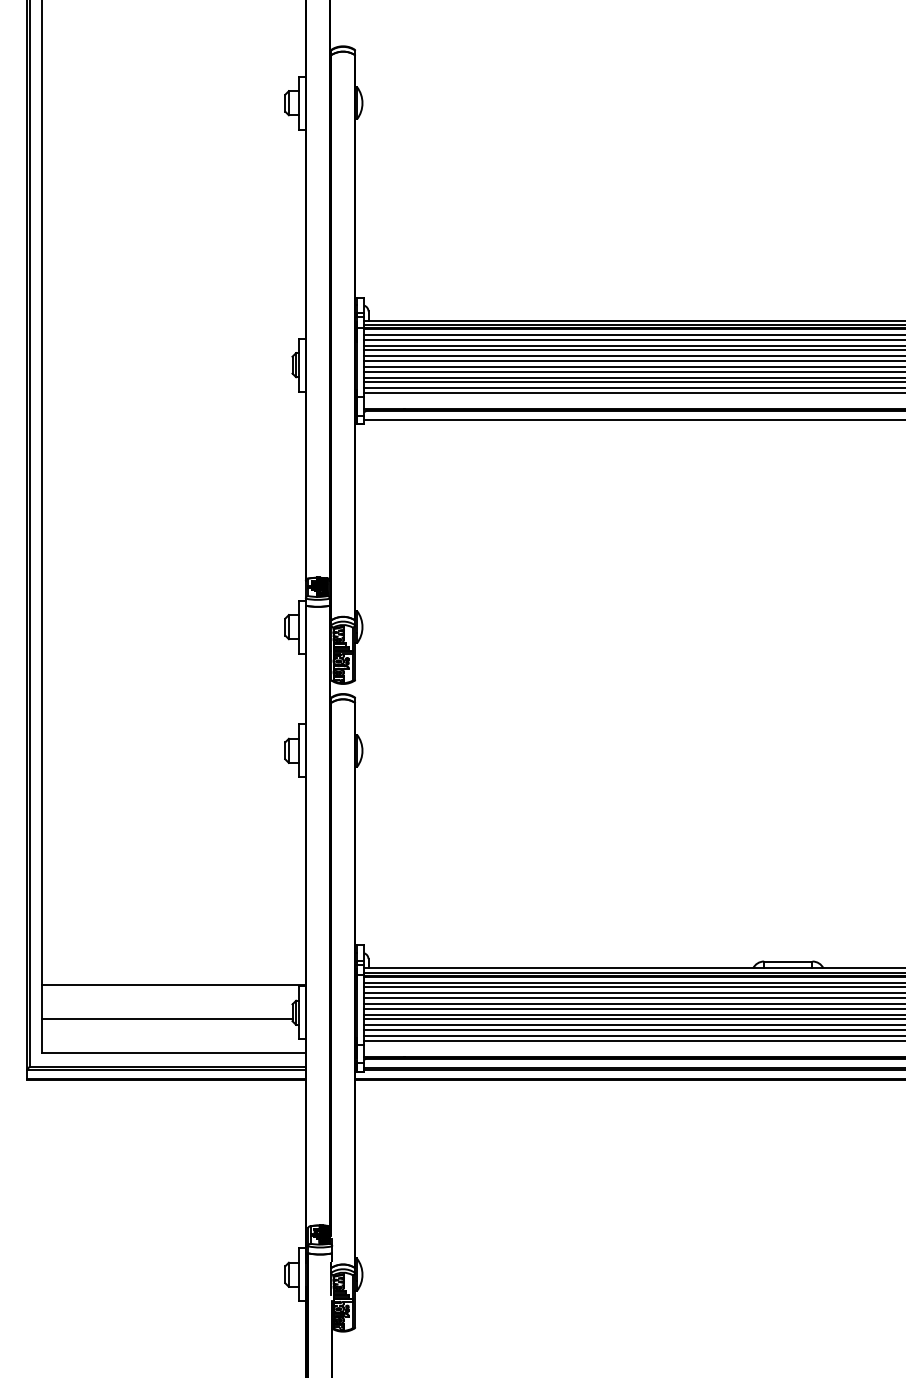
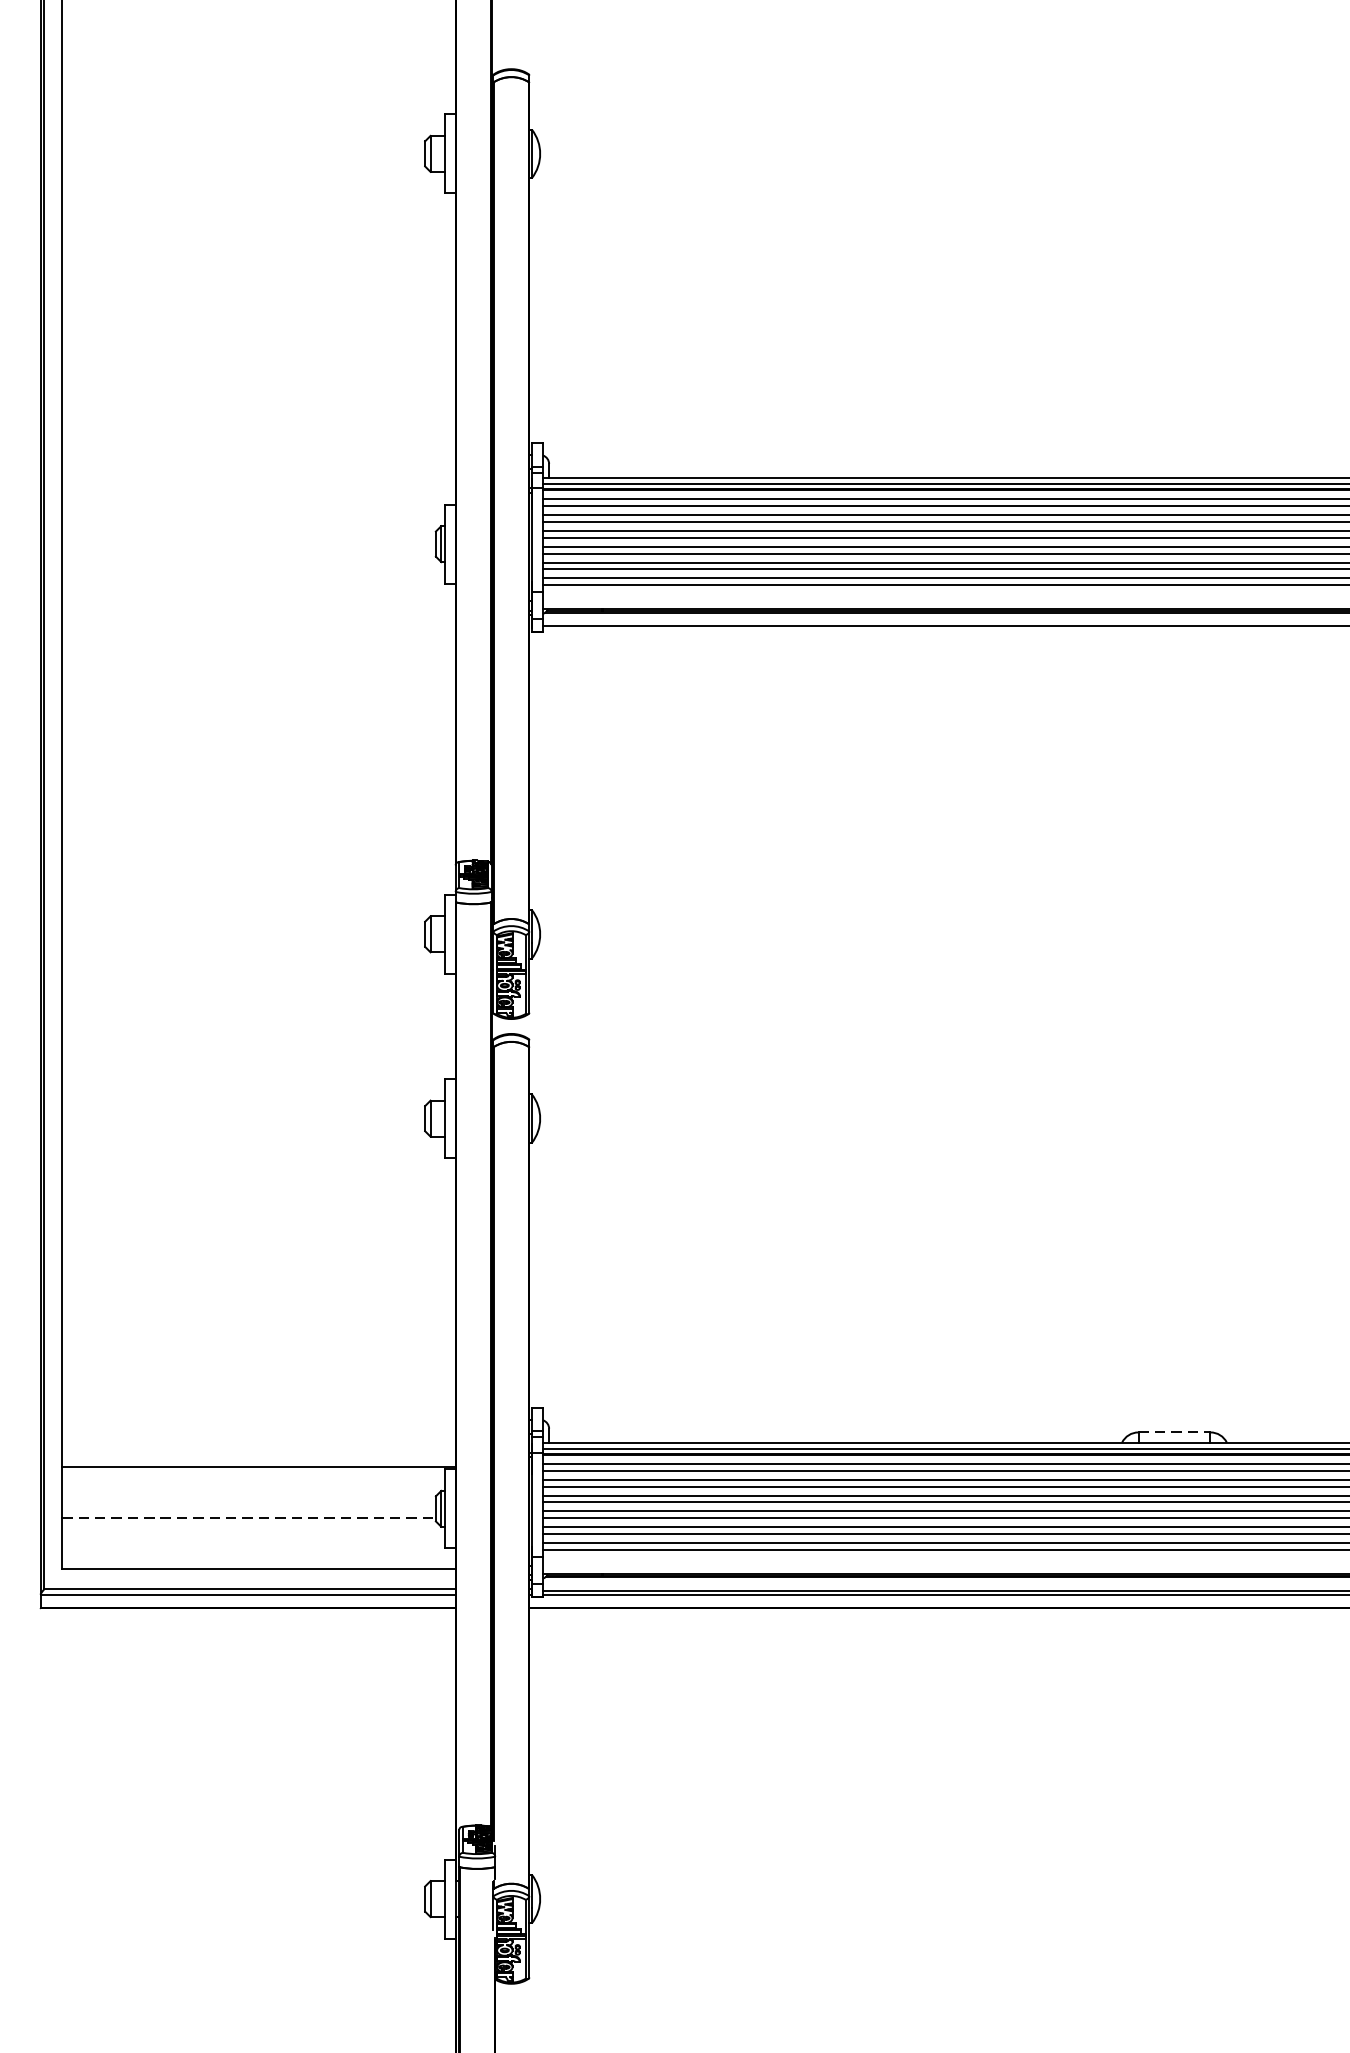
line: (788, 961) -> (1174, 1432), solid -> dashed
line: (167, 1018) -> (249, 1517), solid -> dashed

